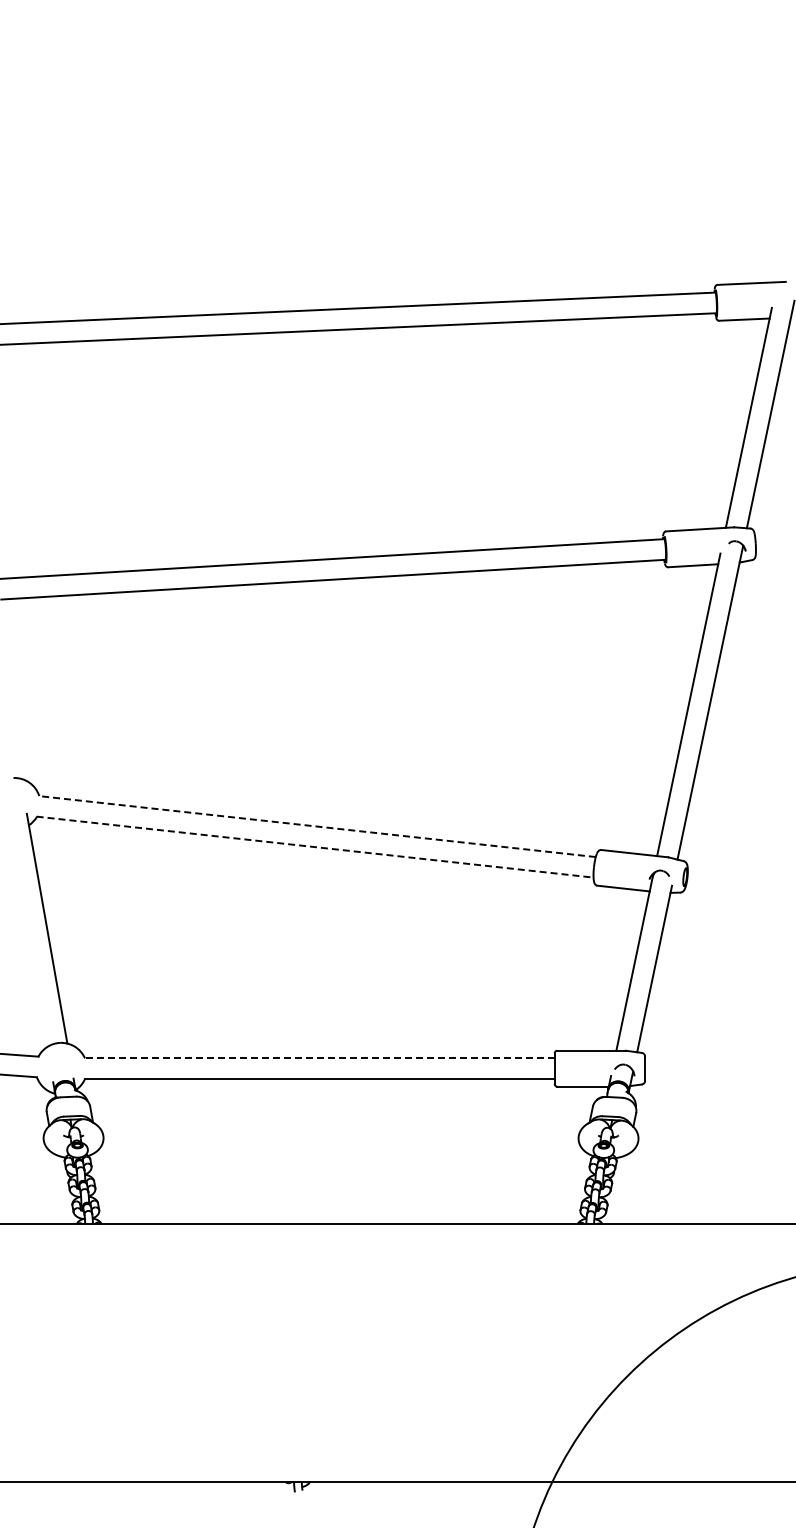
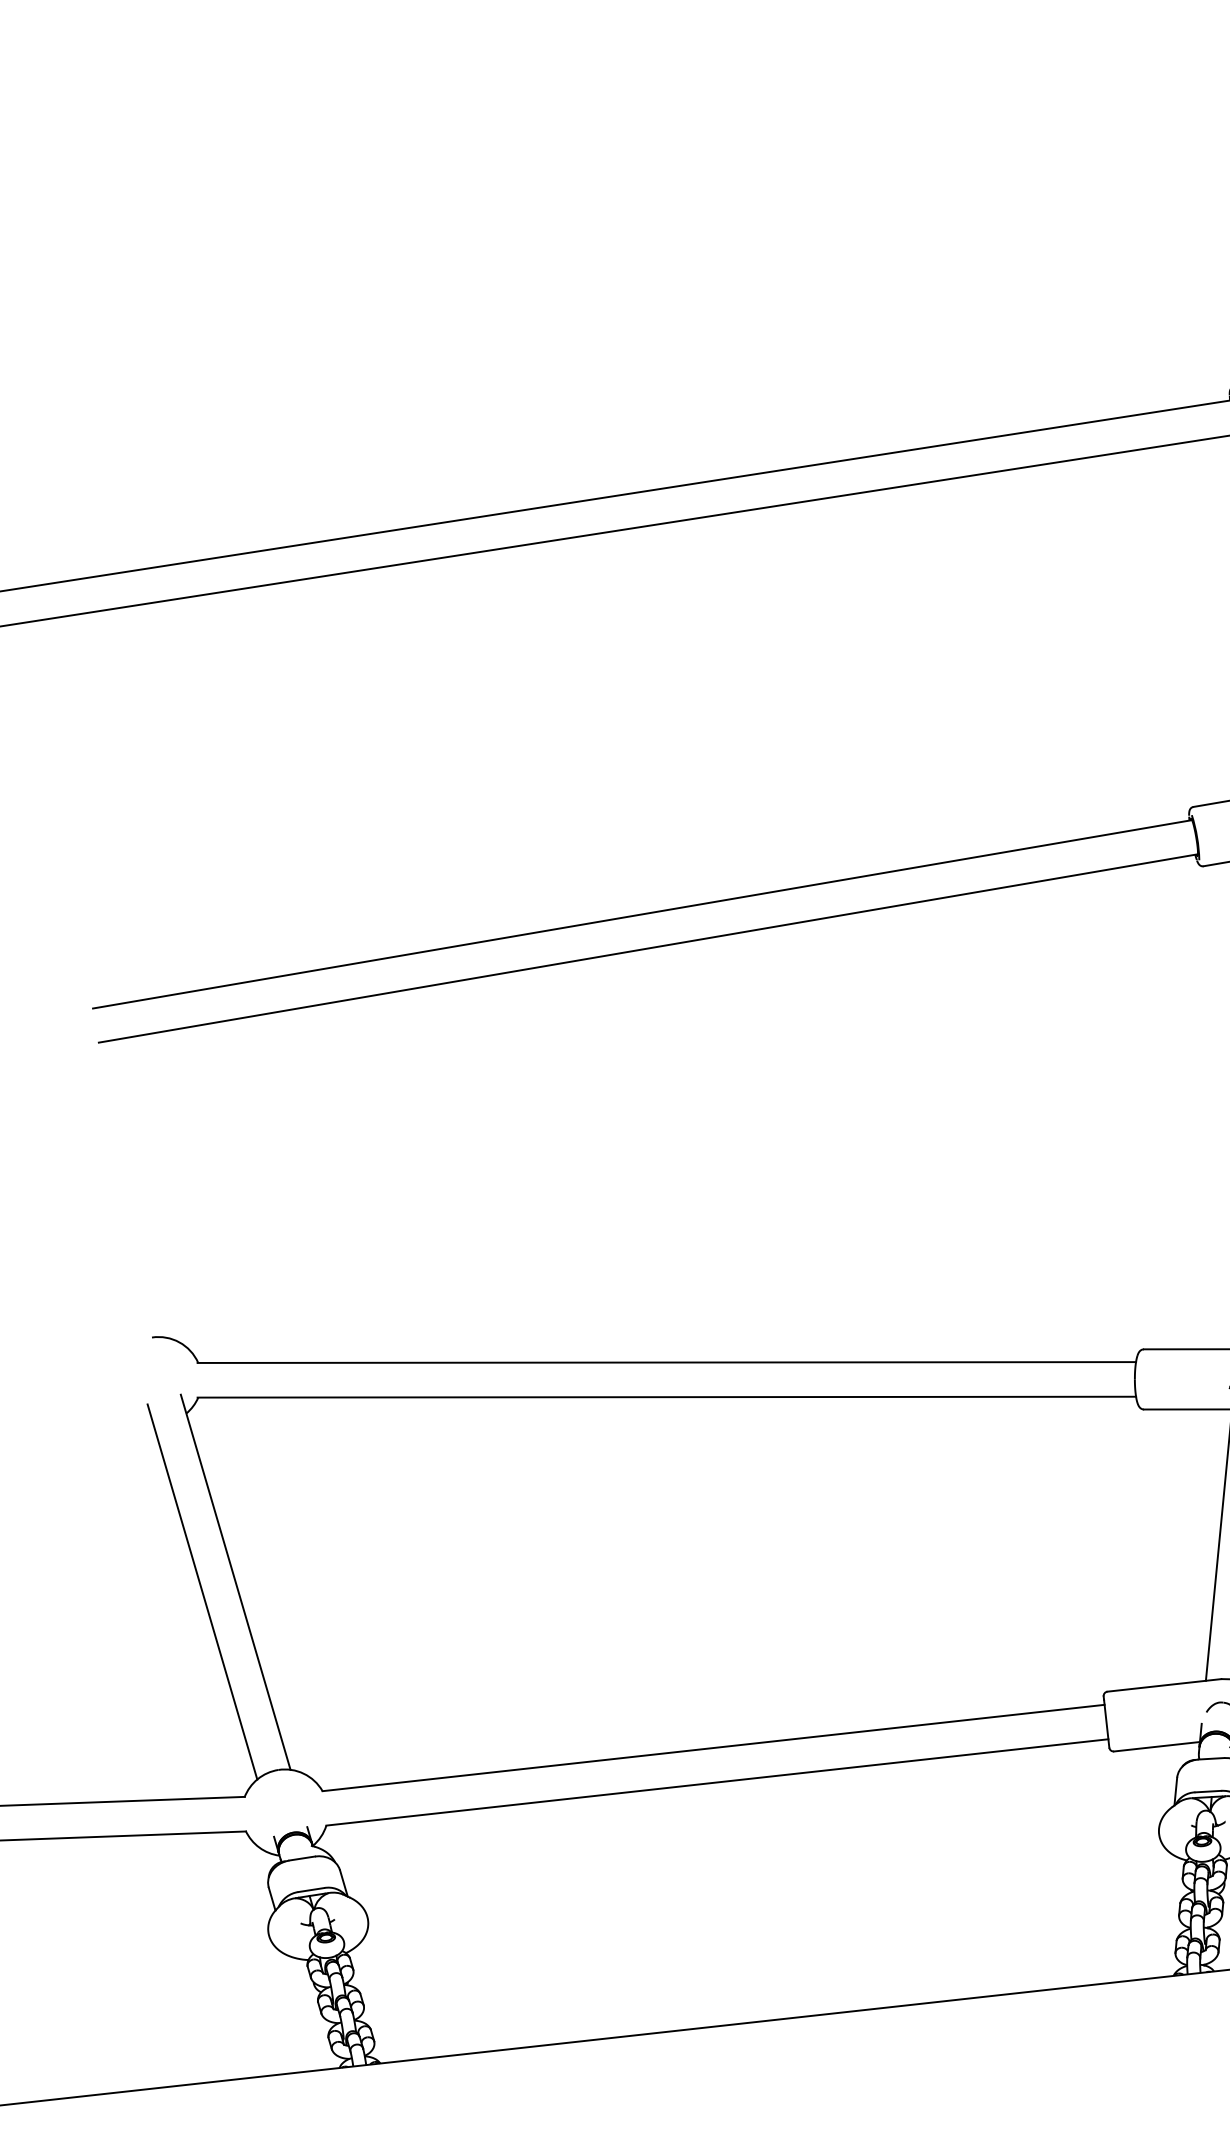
line: (316, 826) -> (665, 1362), dashed -> solid
line: (315, 847) -> (667, 1397), dashed -> solid
line: (26, 932) -> (202, 1592), added
line: (319, 1058) -> (713, 1748), dashed -> solid

